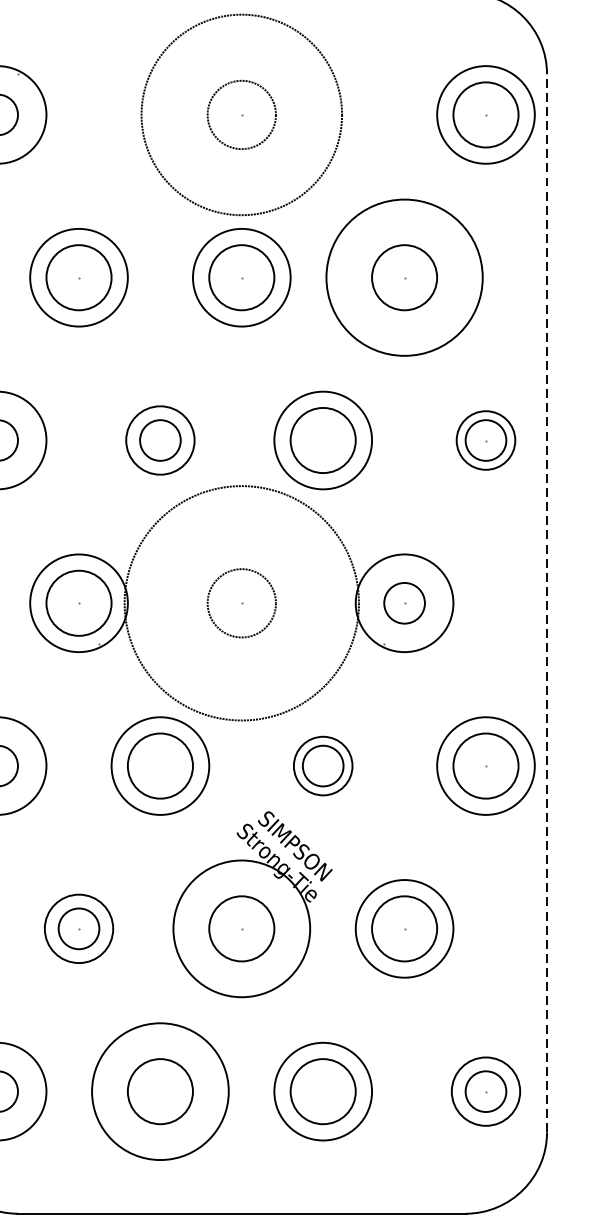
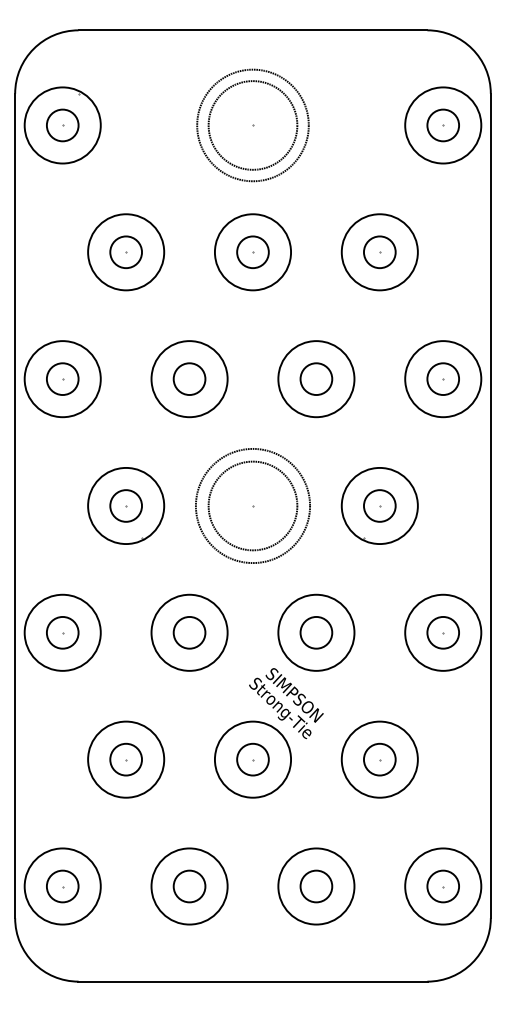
circle: (241, 114) -> (252, 125), size x0.71
circle: (241, 114) -> (252, 125), size x1.67
circle: (486, 114) -> (443, 125), size x0.62
circle: (79, 277) -> (126, 252), size x0.62
circle: (241, 277) -> (252, 252), size x0.62
circle: (404, 277) -> (379, 252), size x0.62
circle: (404, 277) -> (379, 252), size x0.62
circle: (160, 440) -> (189, 379), size x1.43
circle: (323, 440) -> (316, 379), size x0.62
circle: (486, 440) -> (443, 379), size x1.67
circle: (79, 602) -> (126, 505), size x0.62
circle: (241, 602) -> (252, 505), size x0.62
circle: (241, 602) -> (252, 505), size x1.67
line: (546, 602) -> (490, 505), dashed -> solid
circle: (160, 765) -> (189, 632), size x0.62
circle: (323, 765) -> (316, 632), size x1.67
circle: (486, 765) -> (443, 632), size x0.62
circle: (79, 928) -> (126, 759), size x1.43
circle: (241, 928) -> (252, 759), size x0.62
circle: (241, 928) -> (252, 759), size x0.71
circle: (404, 928) -> (379, 759), size x0.62
circle: (160, 1091) -> (189, 886), size x0.62
circle: (160, 1091) -> (189, 886), size x0.71
circle: (323, 1091) -> (316, 886), size x0.62
circle: (486, 1091) -> (443, 886), size x1.43

